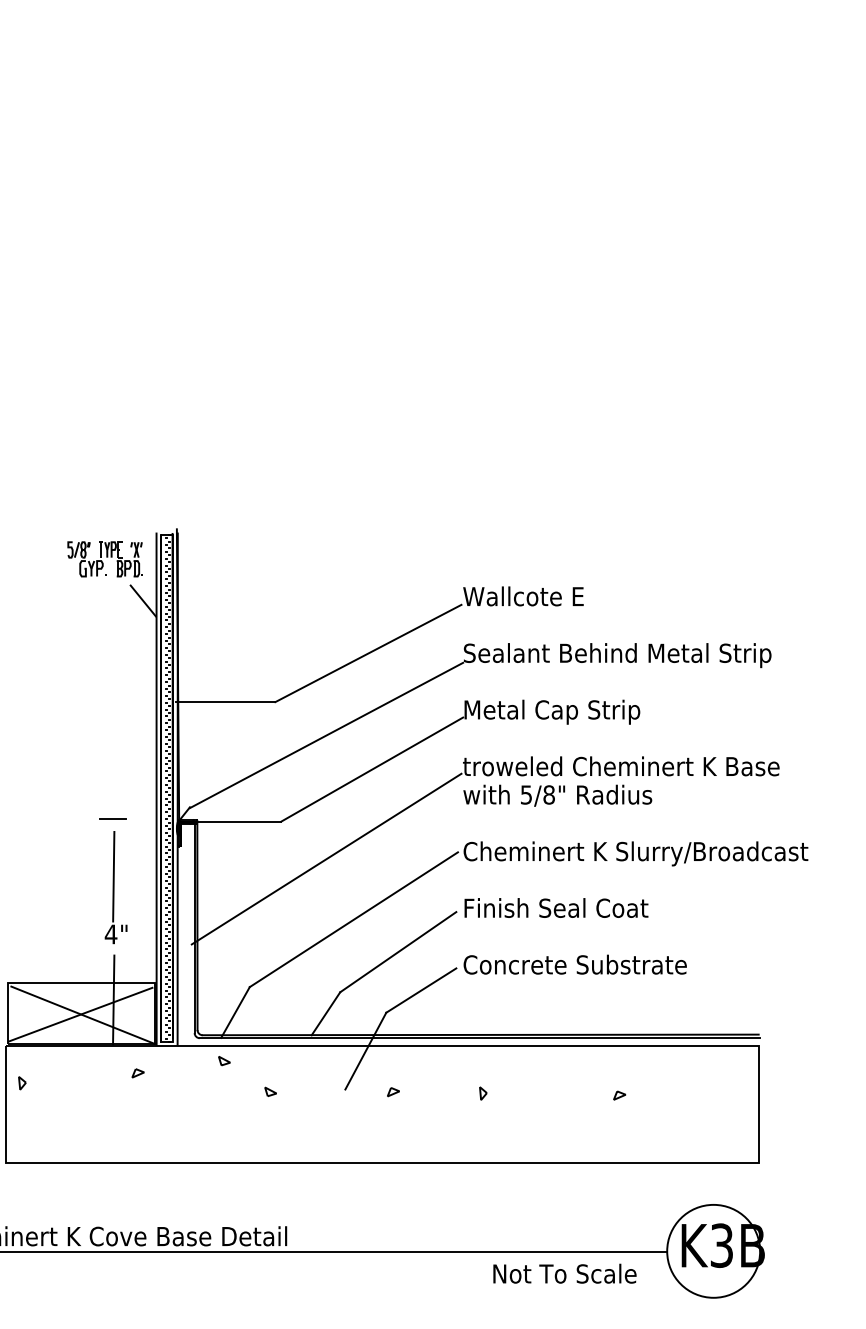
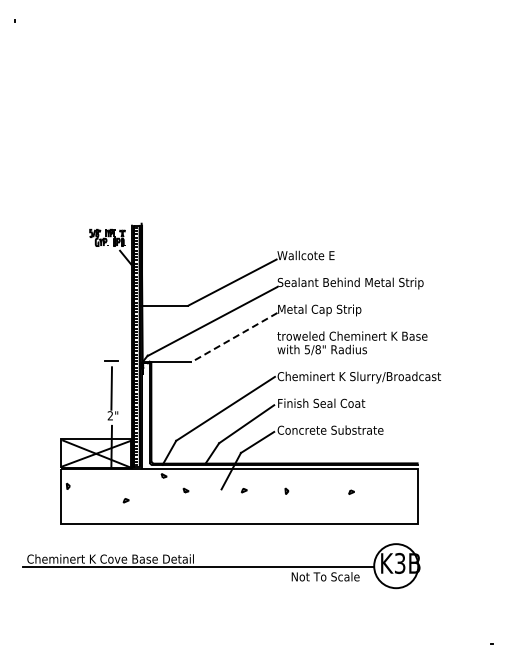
line: (372, 769) -> (234, 337), solid -> dashed
line: (326, 857) -> (212, 379), removed
text: (111, 933) -> (110, 415), 4" -> 2"
part: (136, 1072) -> (125, 500), moved

